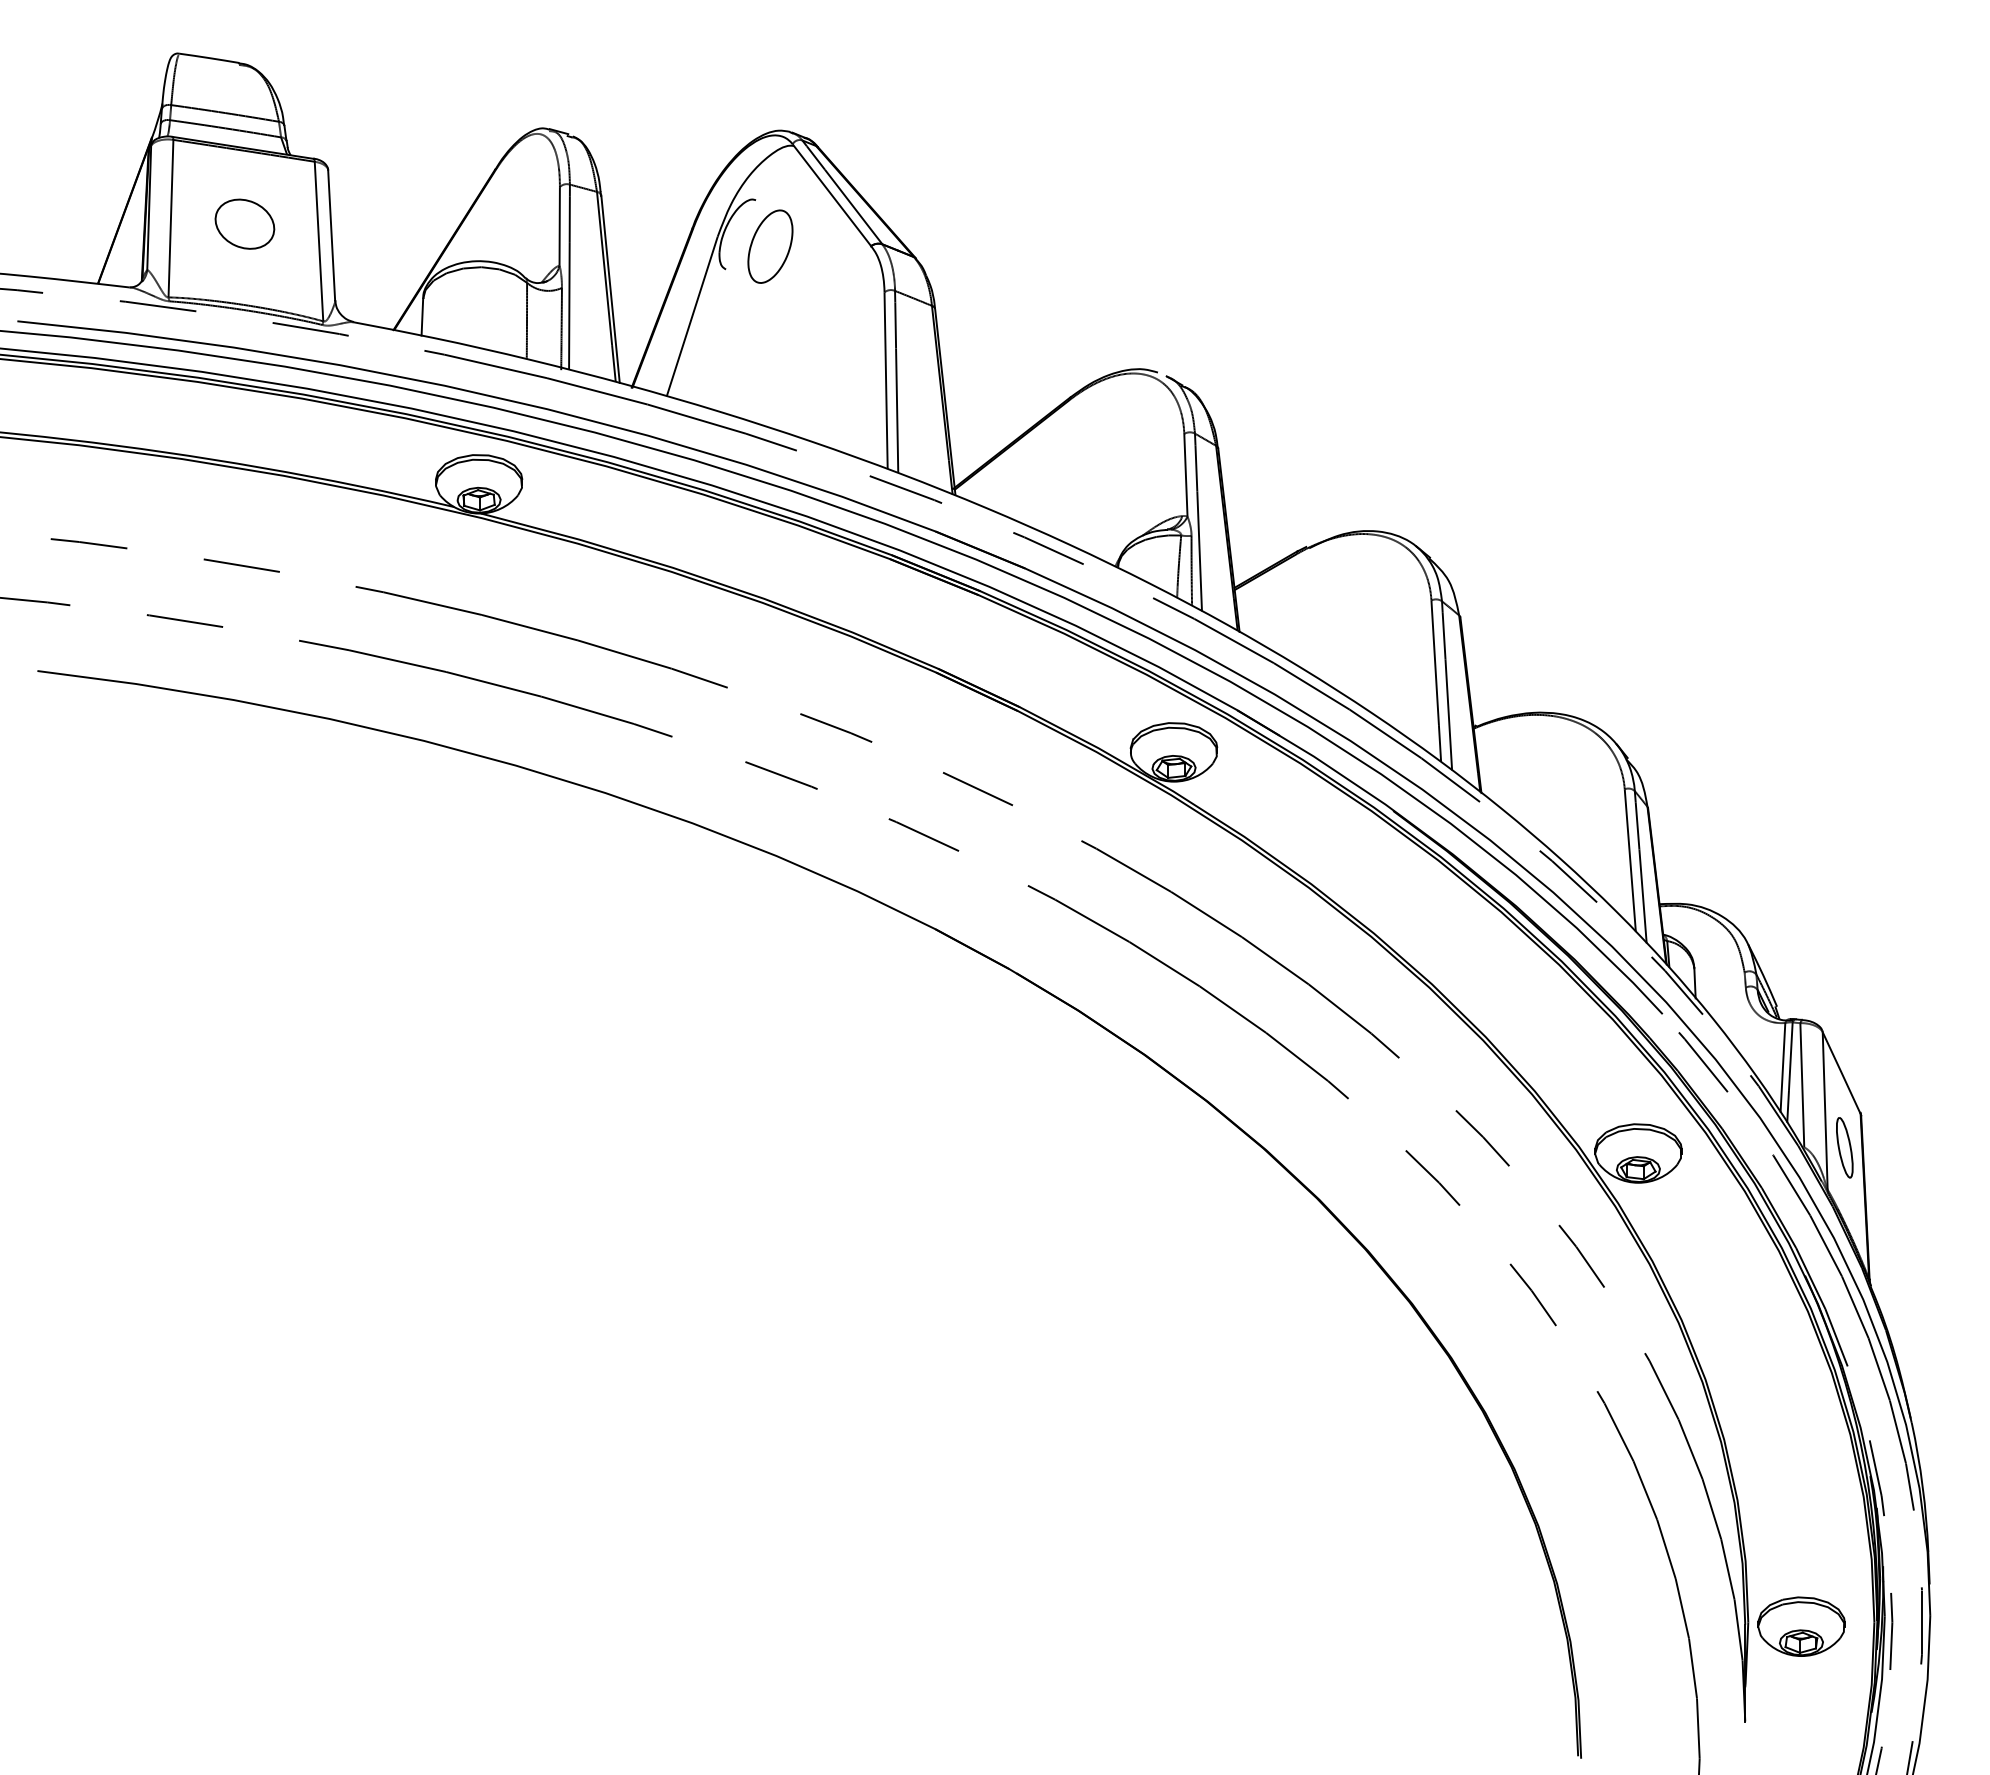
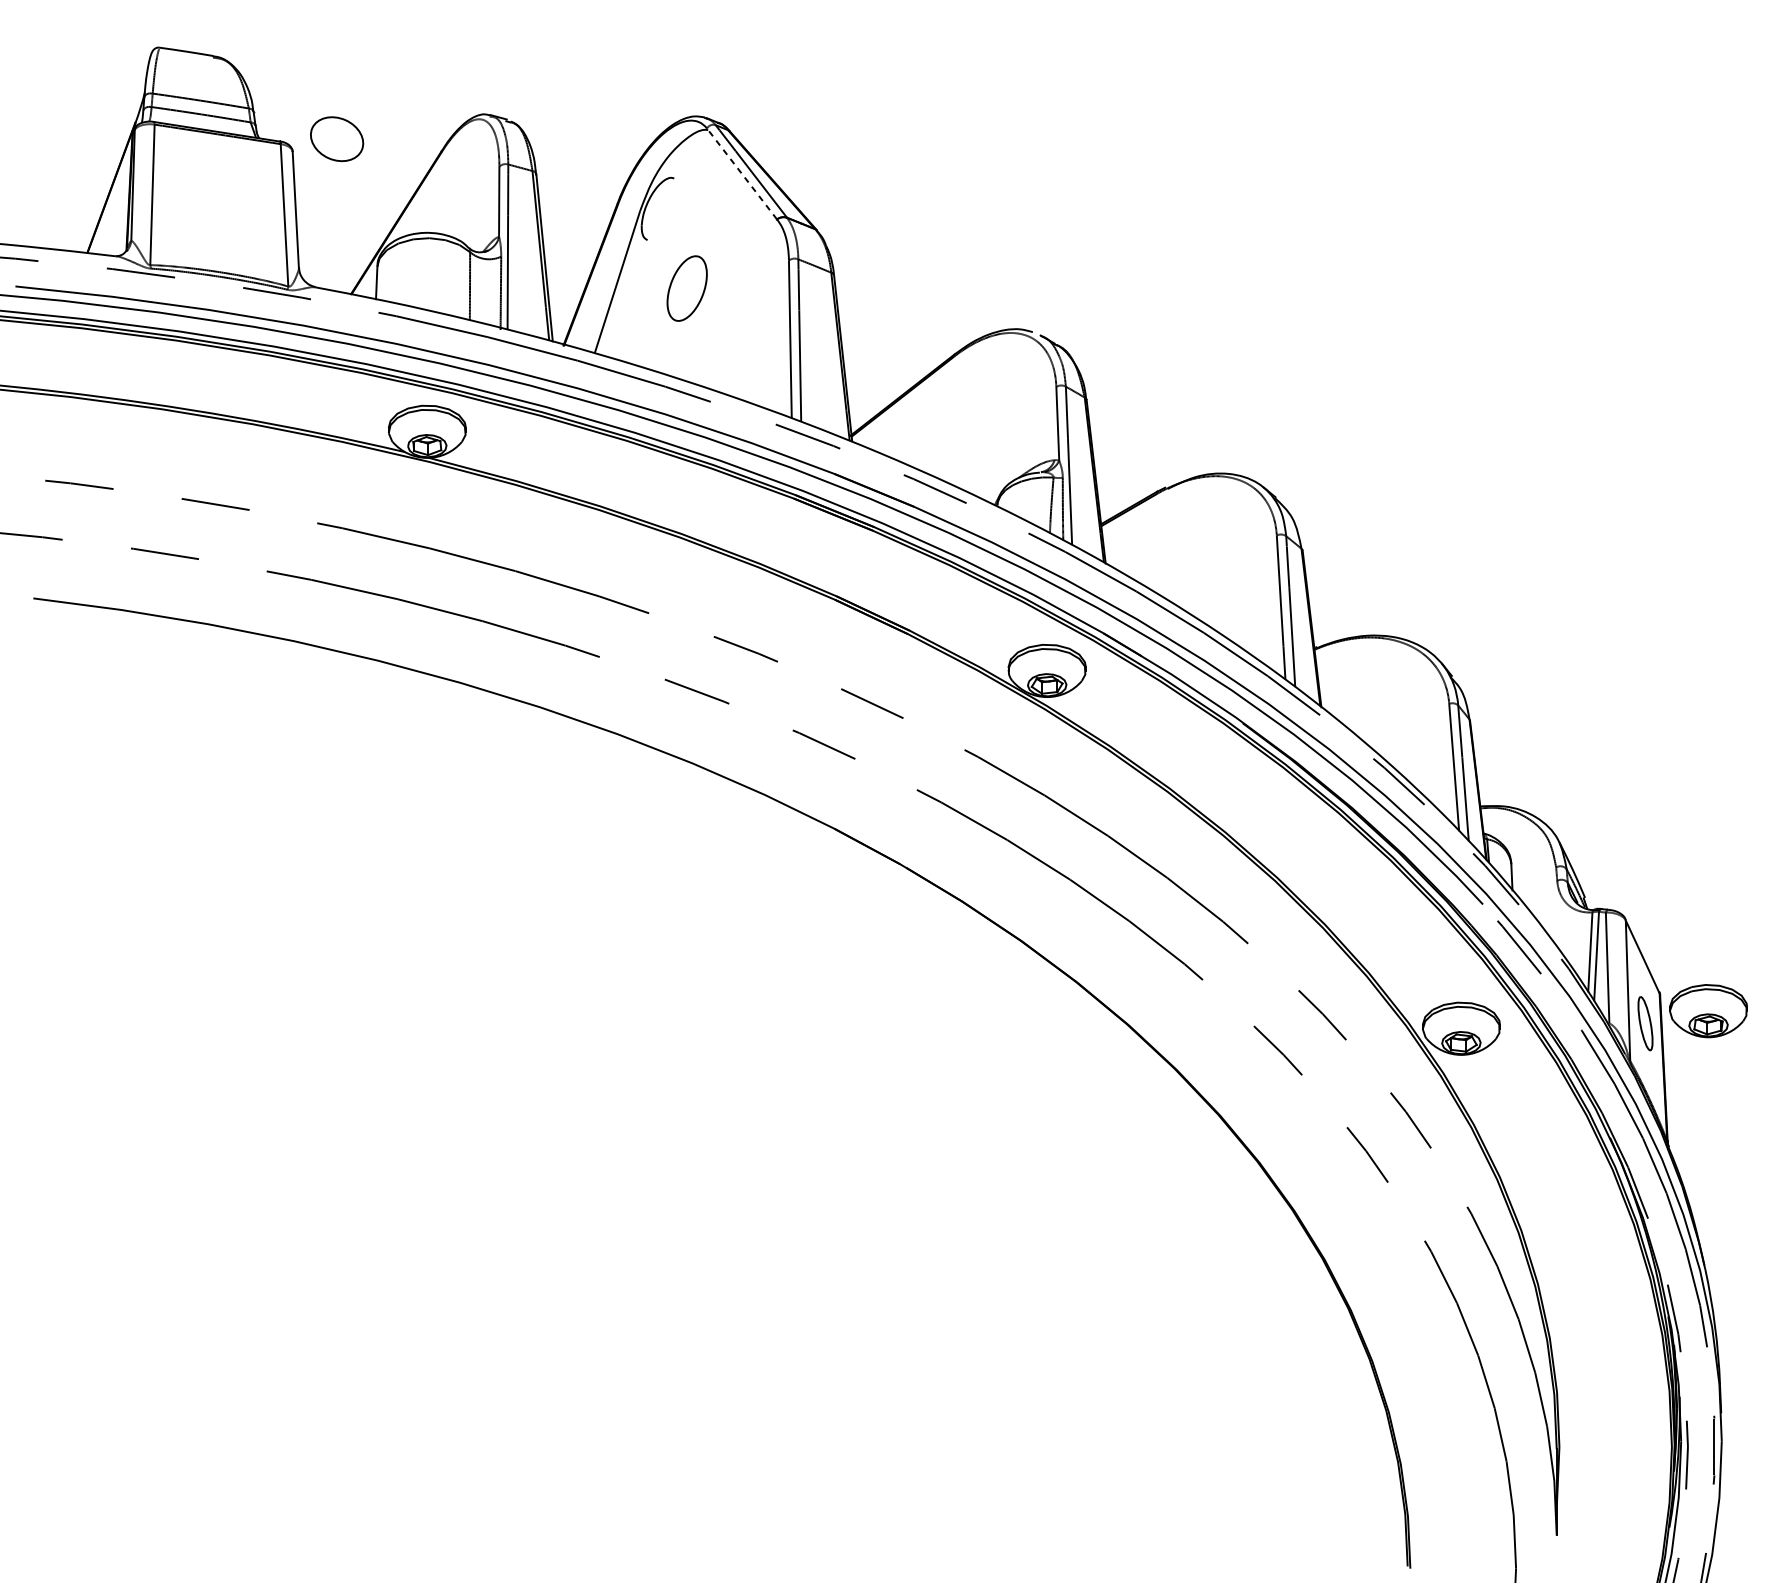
line: (832, 195) -> (742, 174), solid -> dashed
part: (244, 223) -> (336, 138), moved
part: (770, 246) -> (687, 288), moved
part: (1801, 1626) -> (1708, 1010), moved

